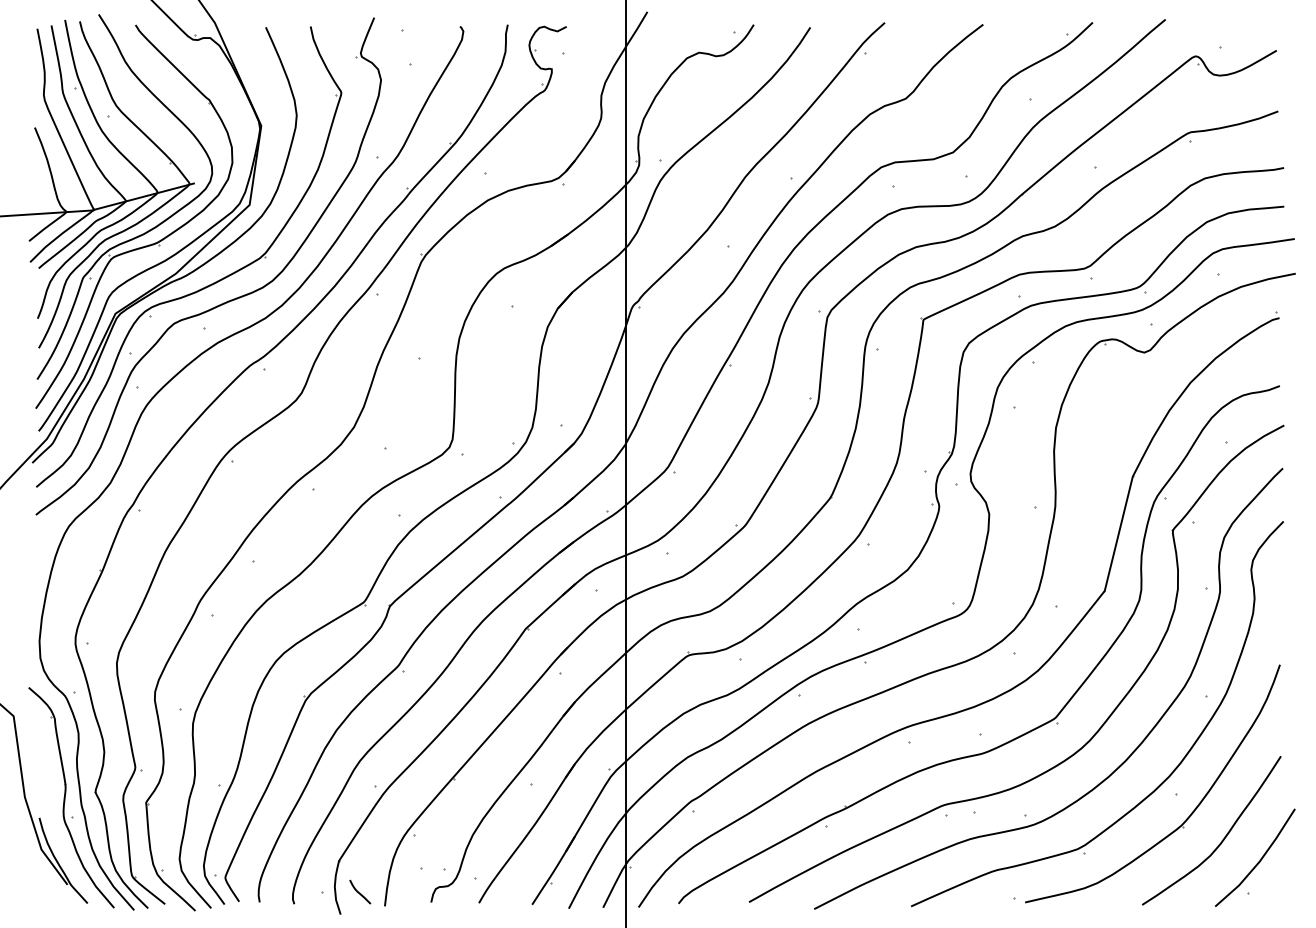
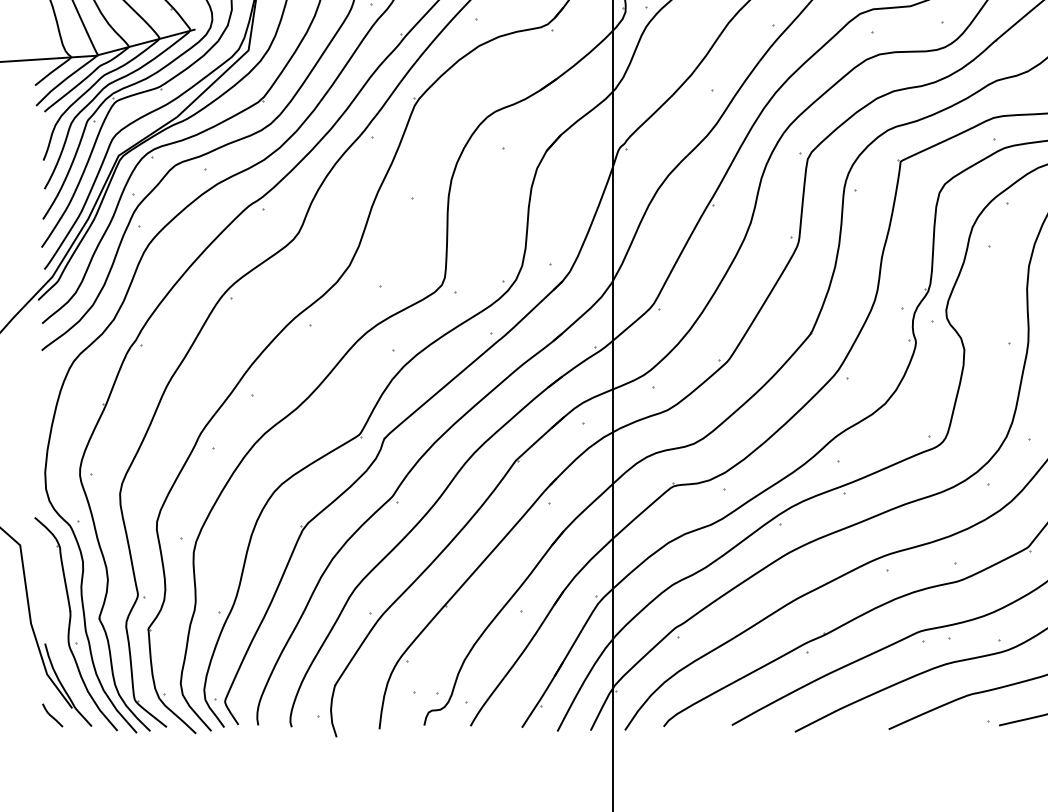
curve: (359, 892) -> (51, 715), moved

